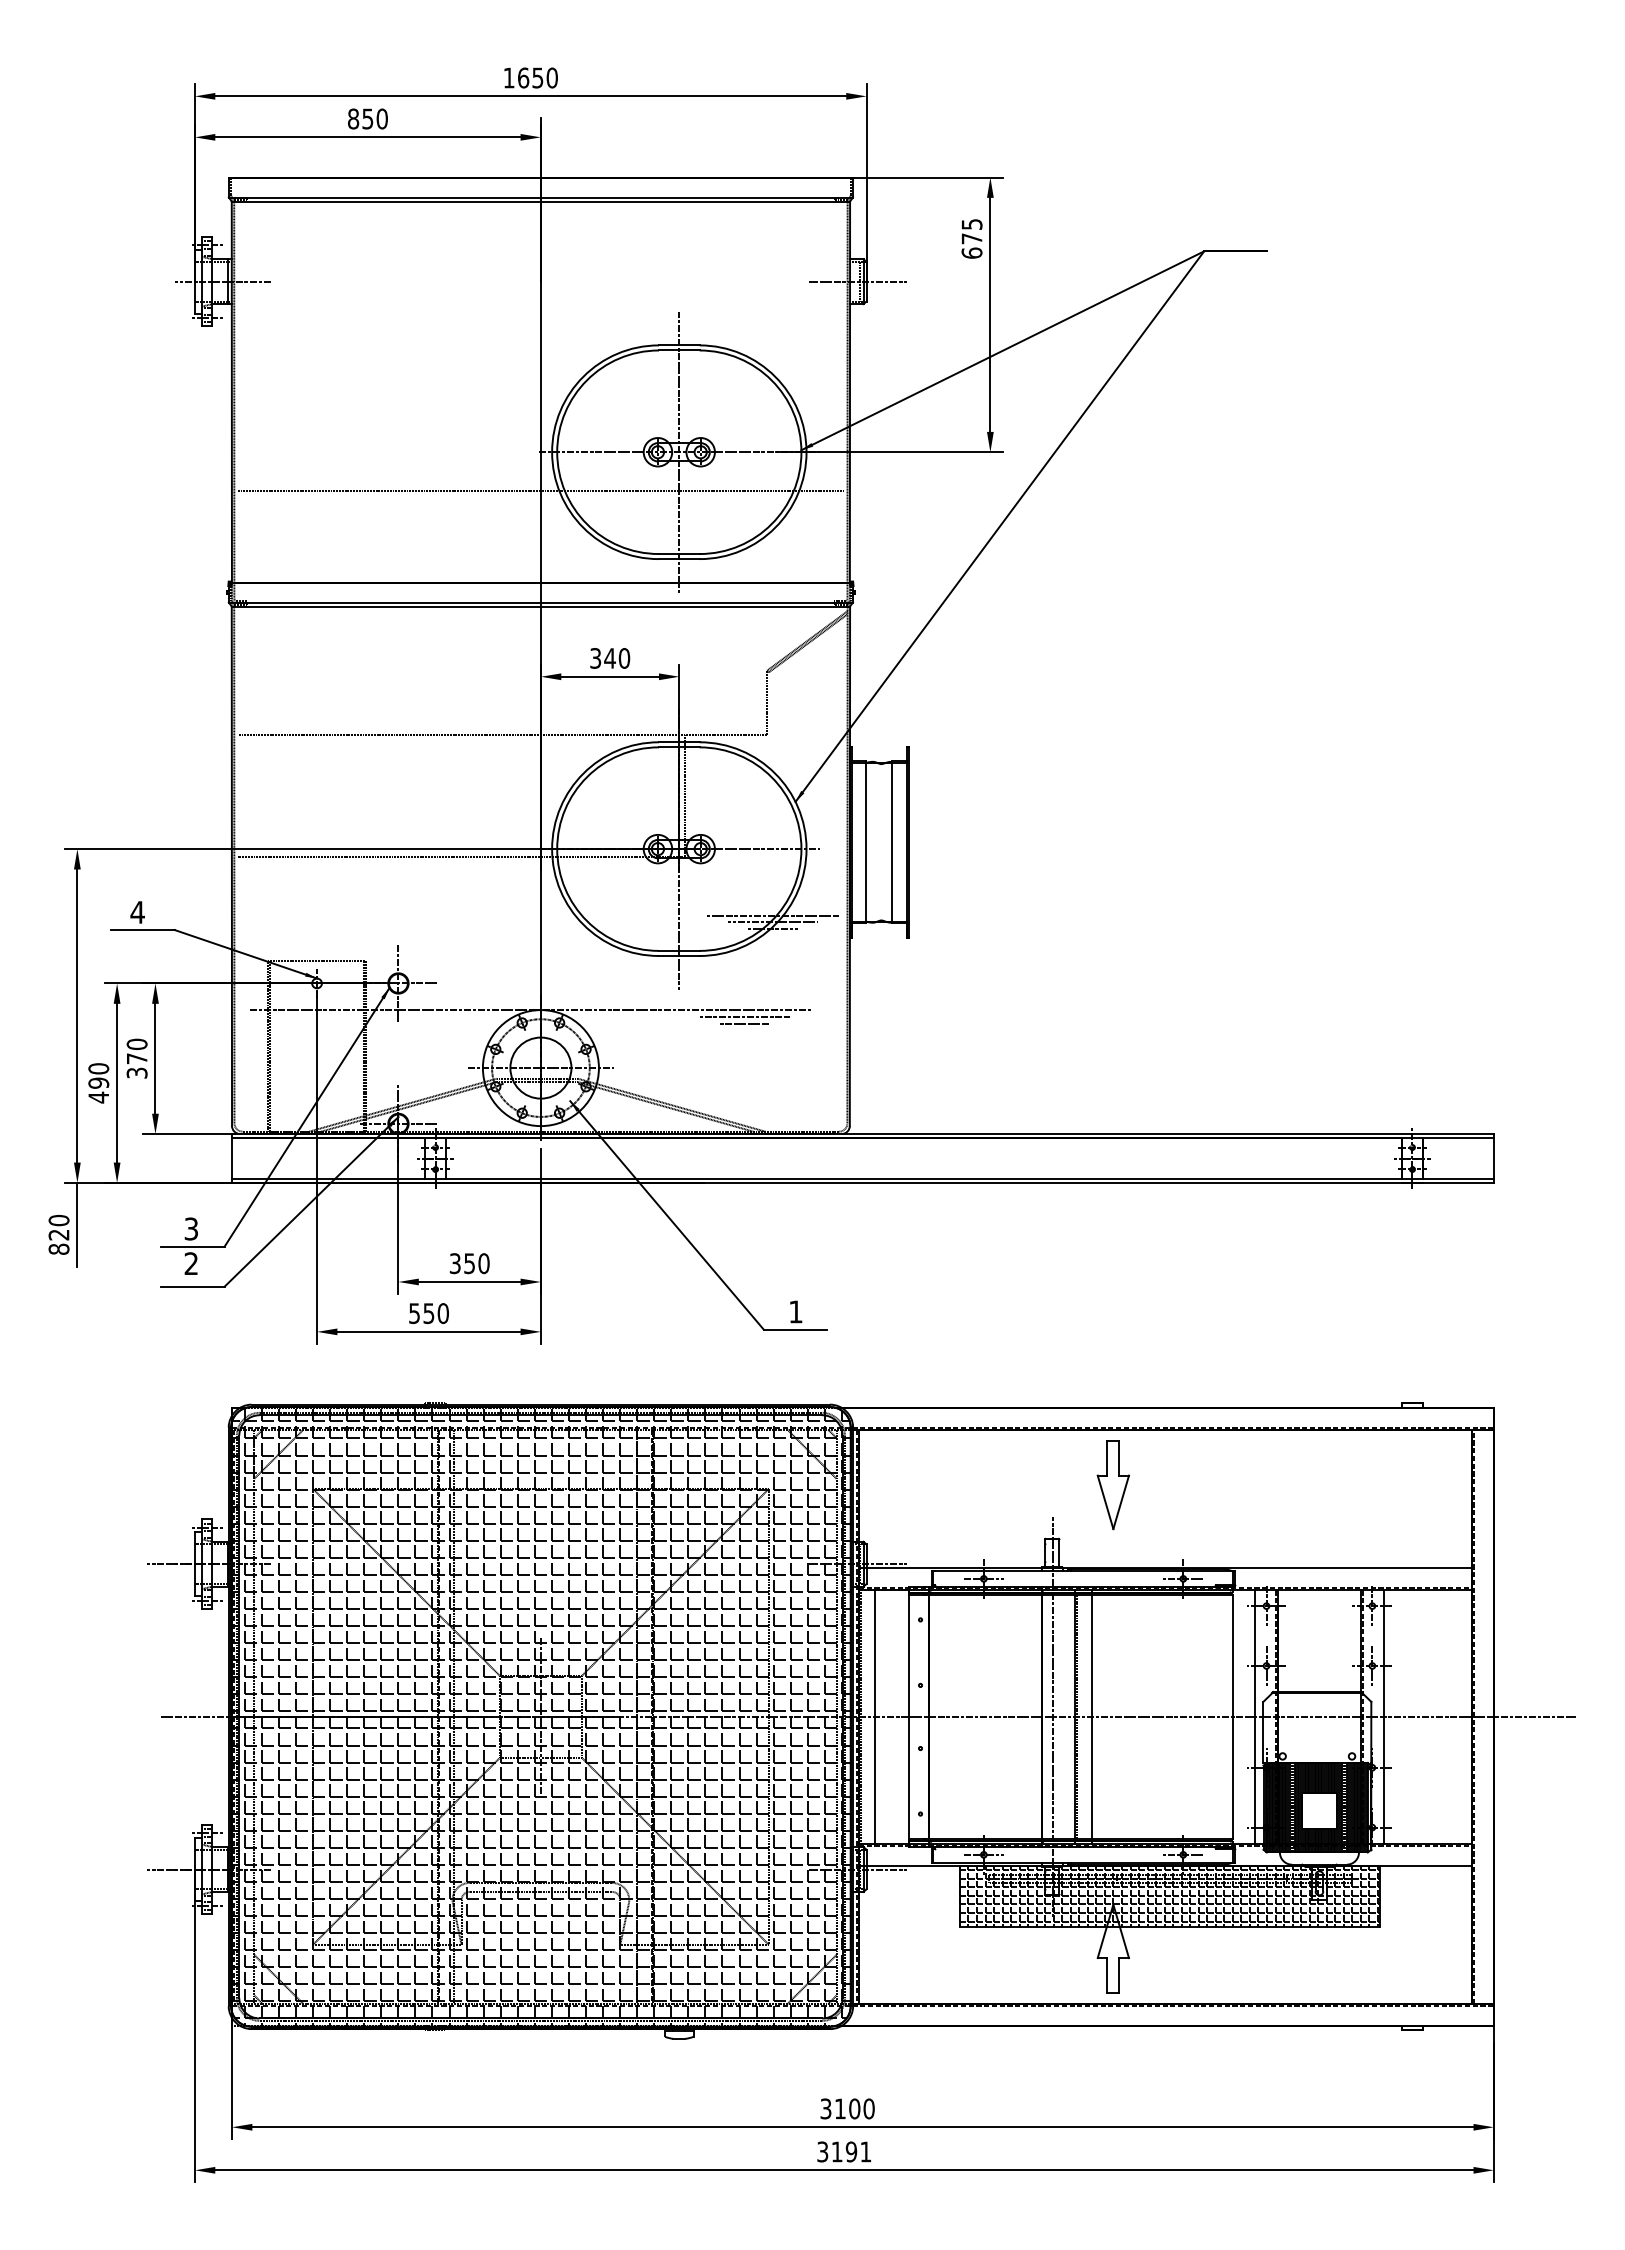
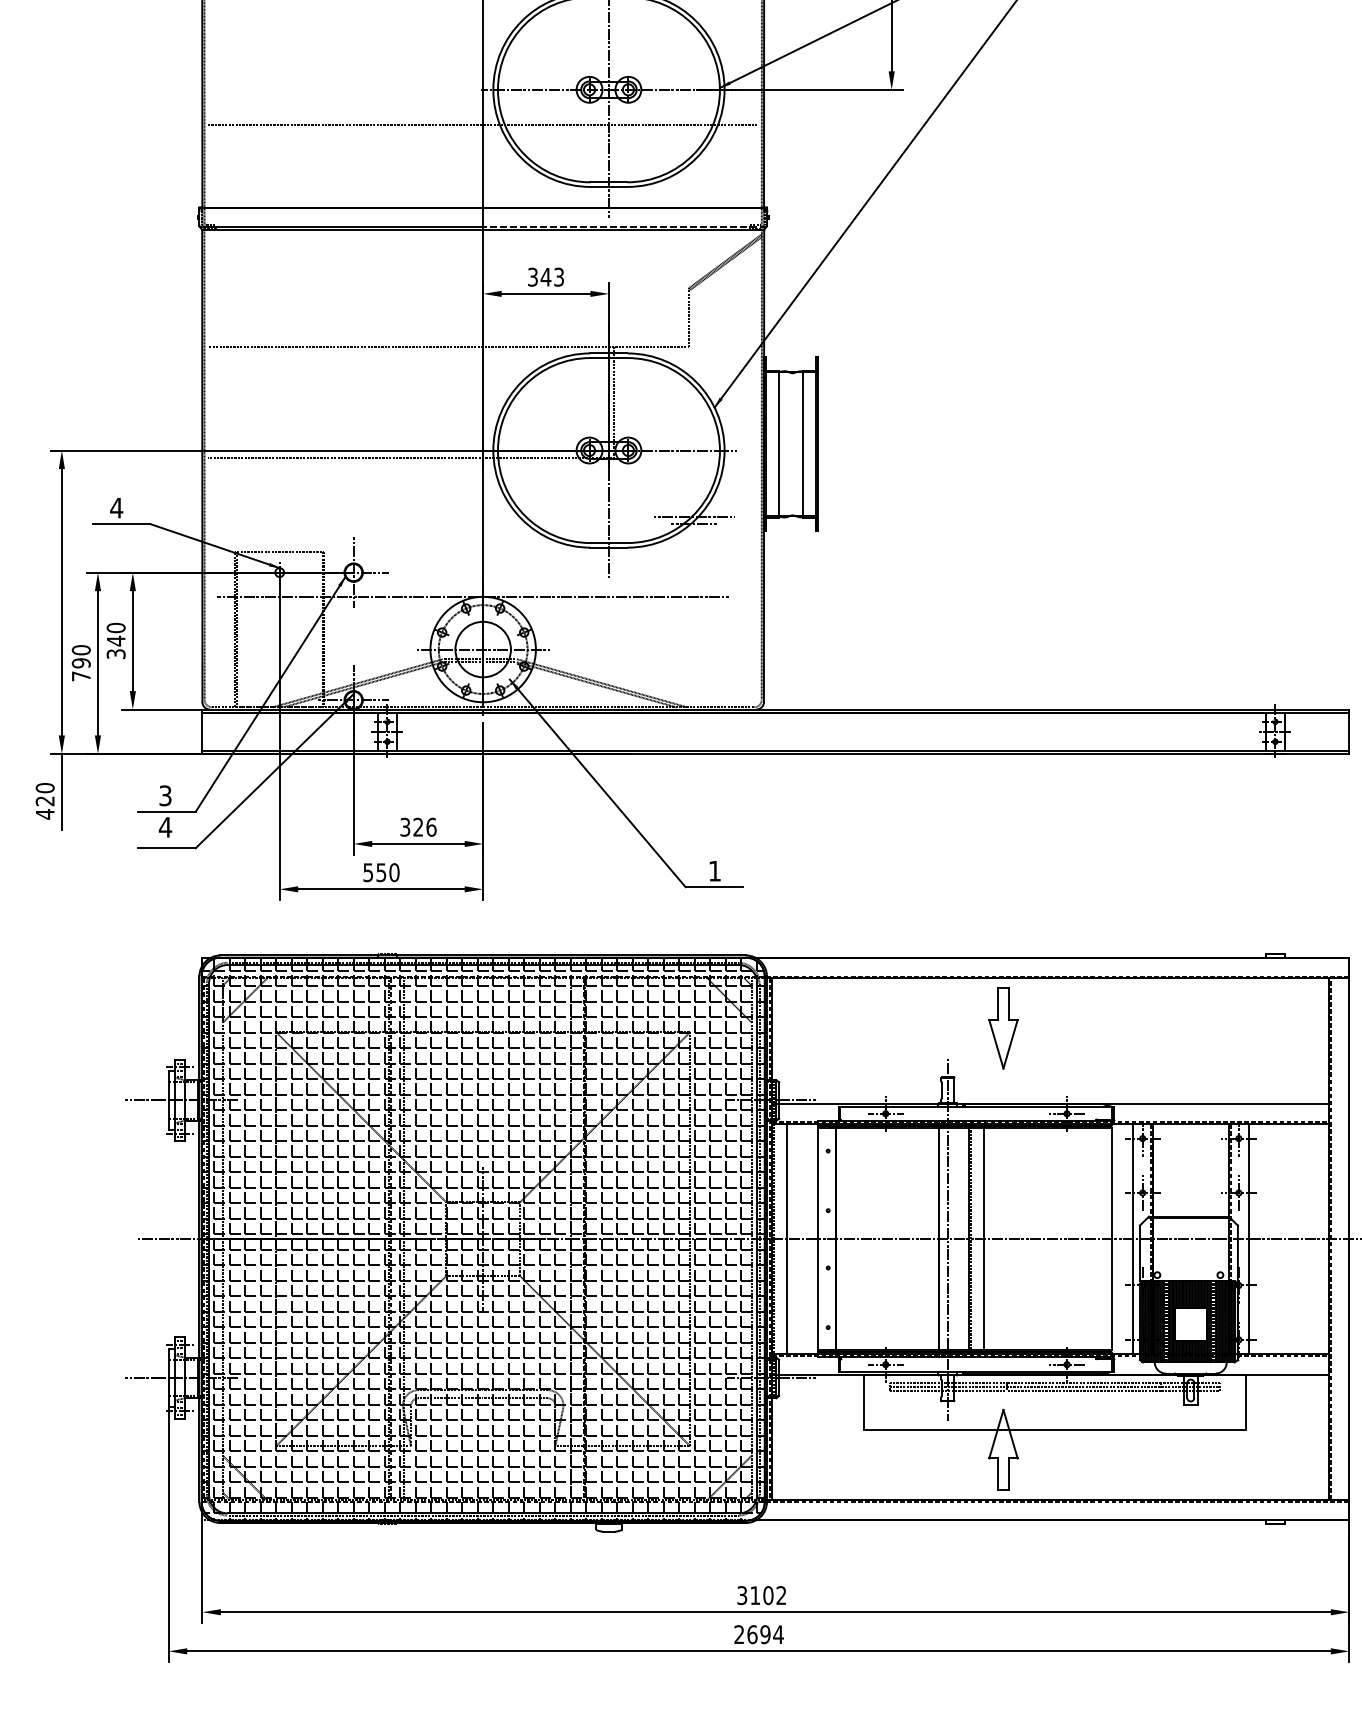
line: (696, 602) -> (624, 226), solid -> dashed
text: (624, 658) -> (559, 277), 340 -> 343
line: (773, 915) -> (694, 510), removed
line: (744, 1016) -> (668, 602), removed
line: (744, 1023) -> (668, 609), removed
text: (137, 1058) -> (116, 640), 370 -> 340
text: (98, 1097) -> (81, 676), 490 -> 790
text: (58, 1249) -> (44, 814), 820 -> 420
text: (191, 1263) -> (165, 827), 2 -> 4
text: (476, 1263) -> (424, 827), 350 -> 326
hatch: (1169, 1896) -> (1054, 1402), removed
text: (868, 2108) -> (780, 1595), 3100 -> 3102
text: (844, 2151) -> (759, 1634), 3191 -> 2694

